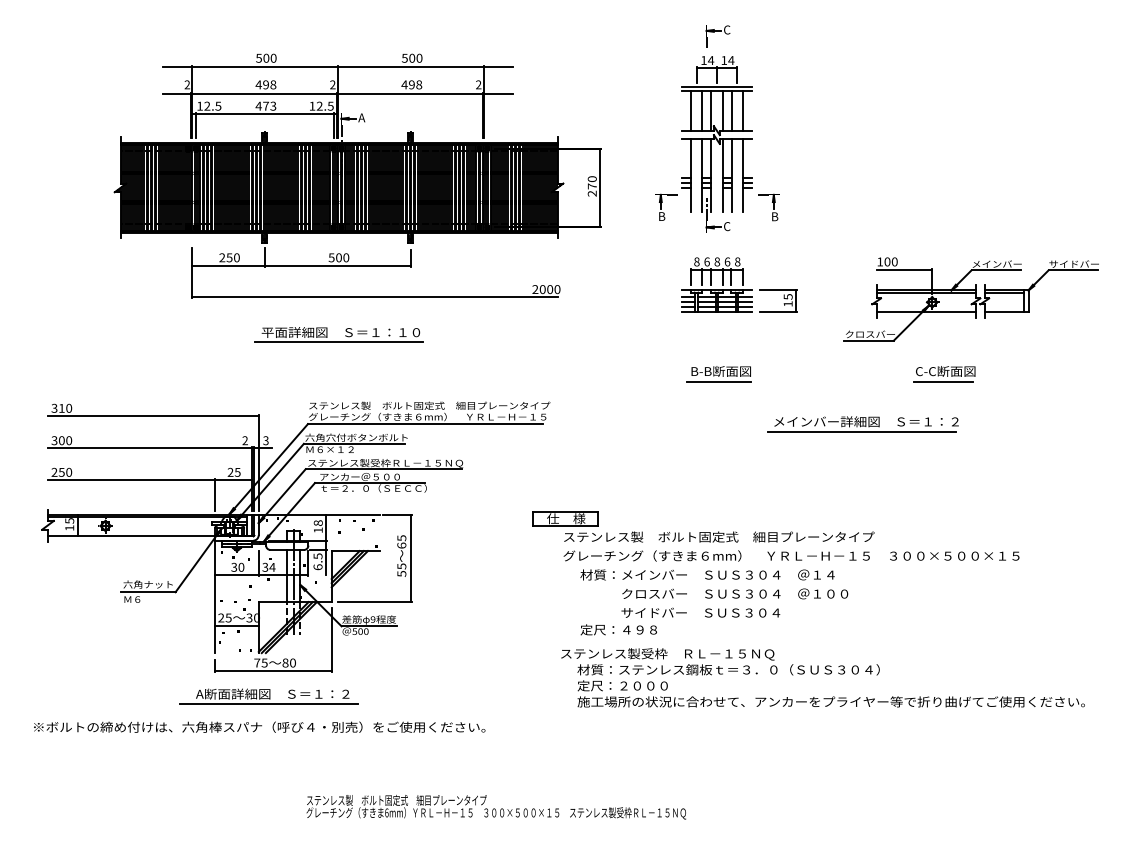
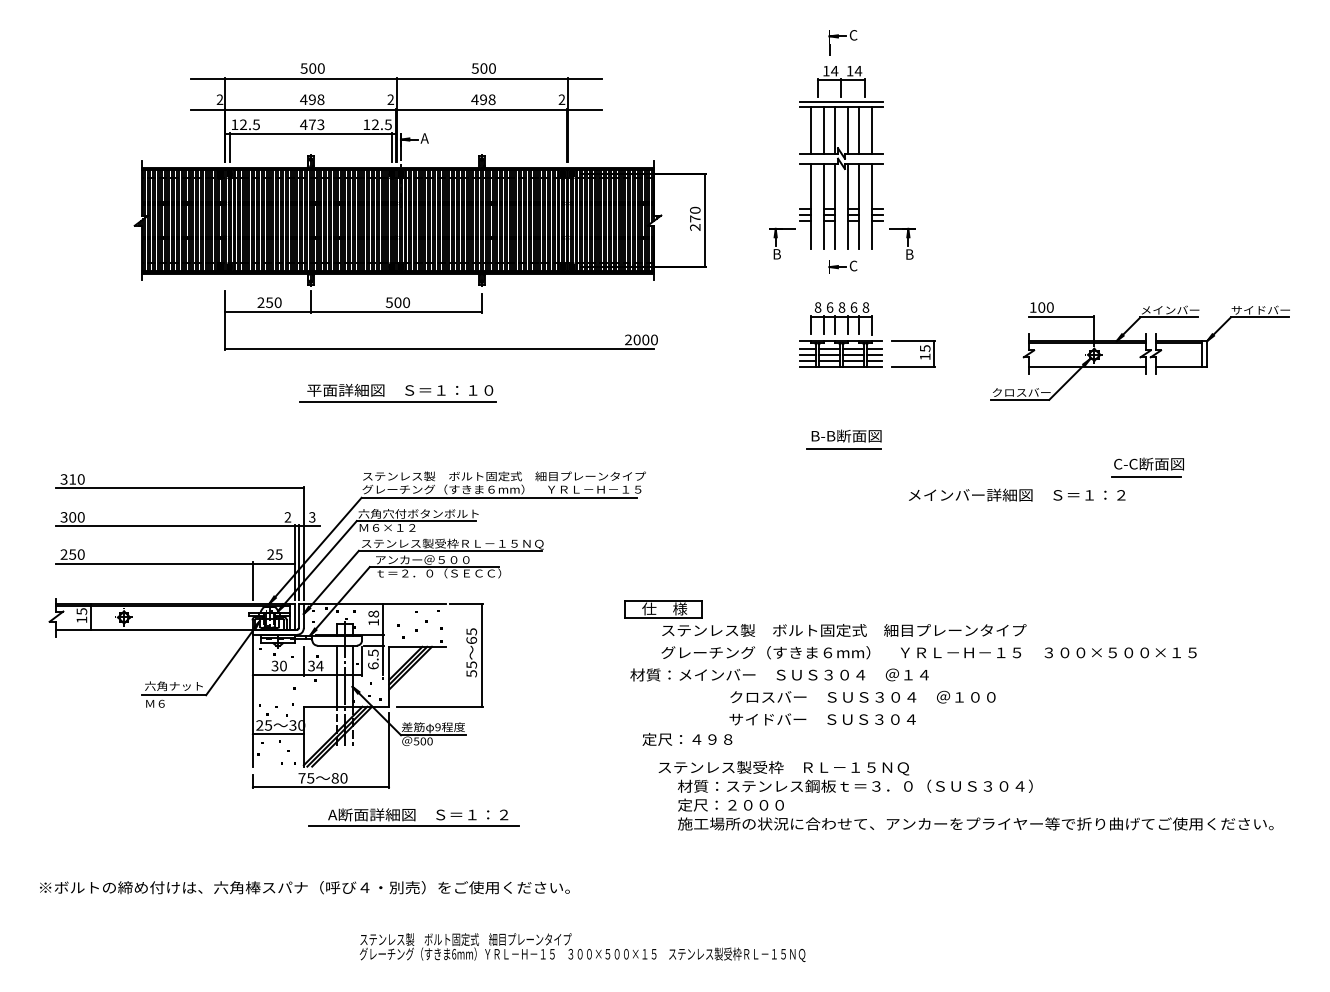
line: (706, 209) -> (829, 245), removed
part: (944, 374) -> (1147, 467), moved
line: (861, 432) -> (1011, 507), removed
text: (707, 574) -> (779, 674), moved
text: (618, 629) -> (687, 739), moved
part: (268, 696) -> (413, 817), moved
text: (259, 727) -> (304, 887), moved

